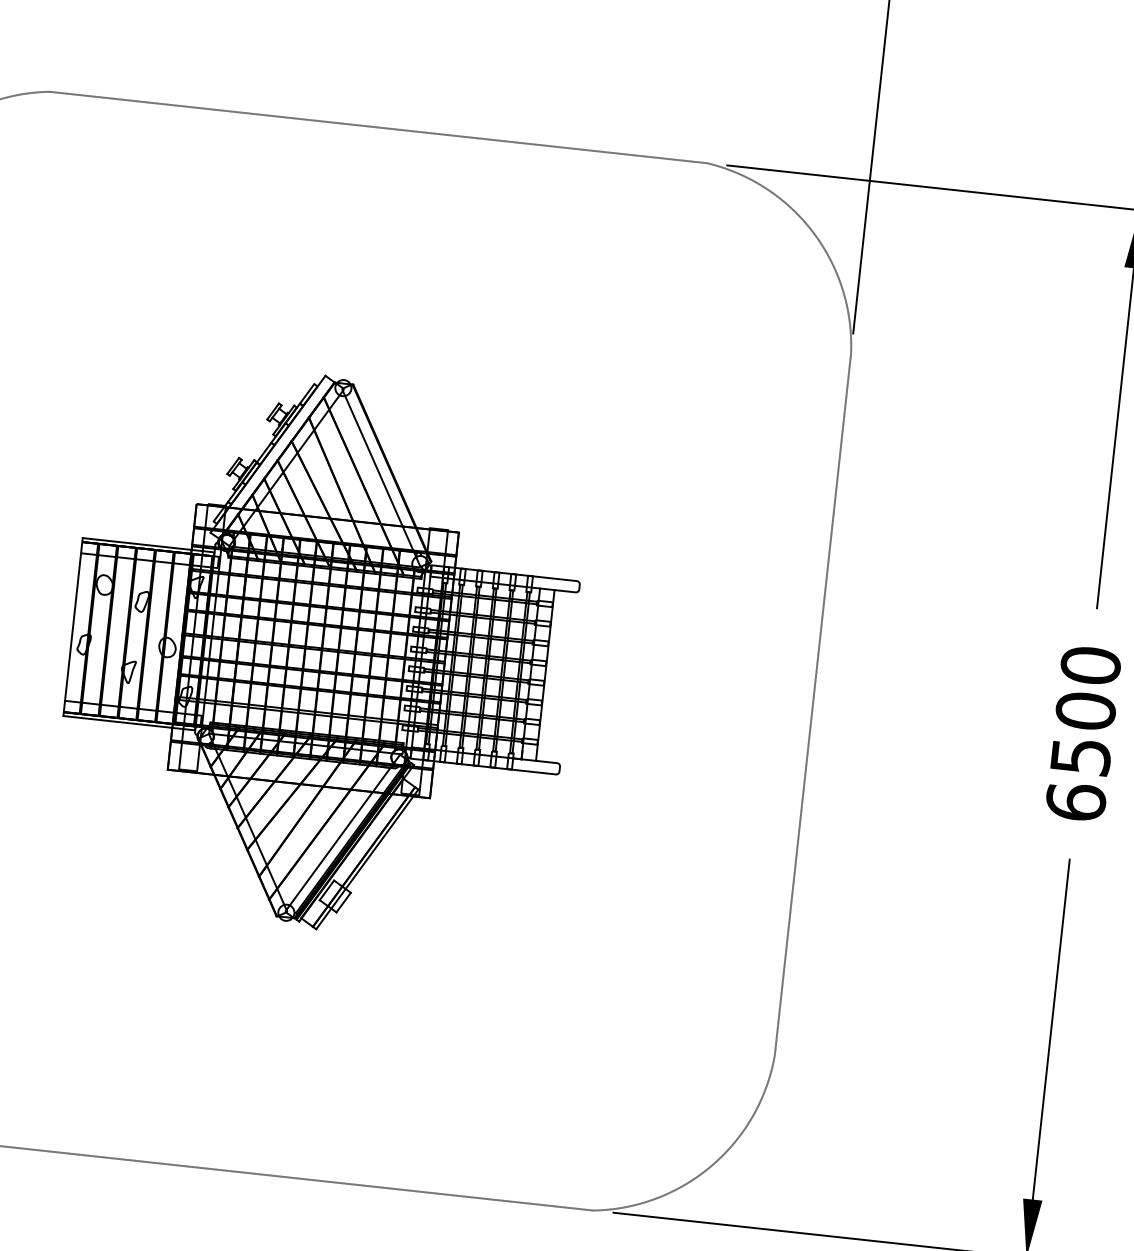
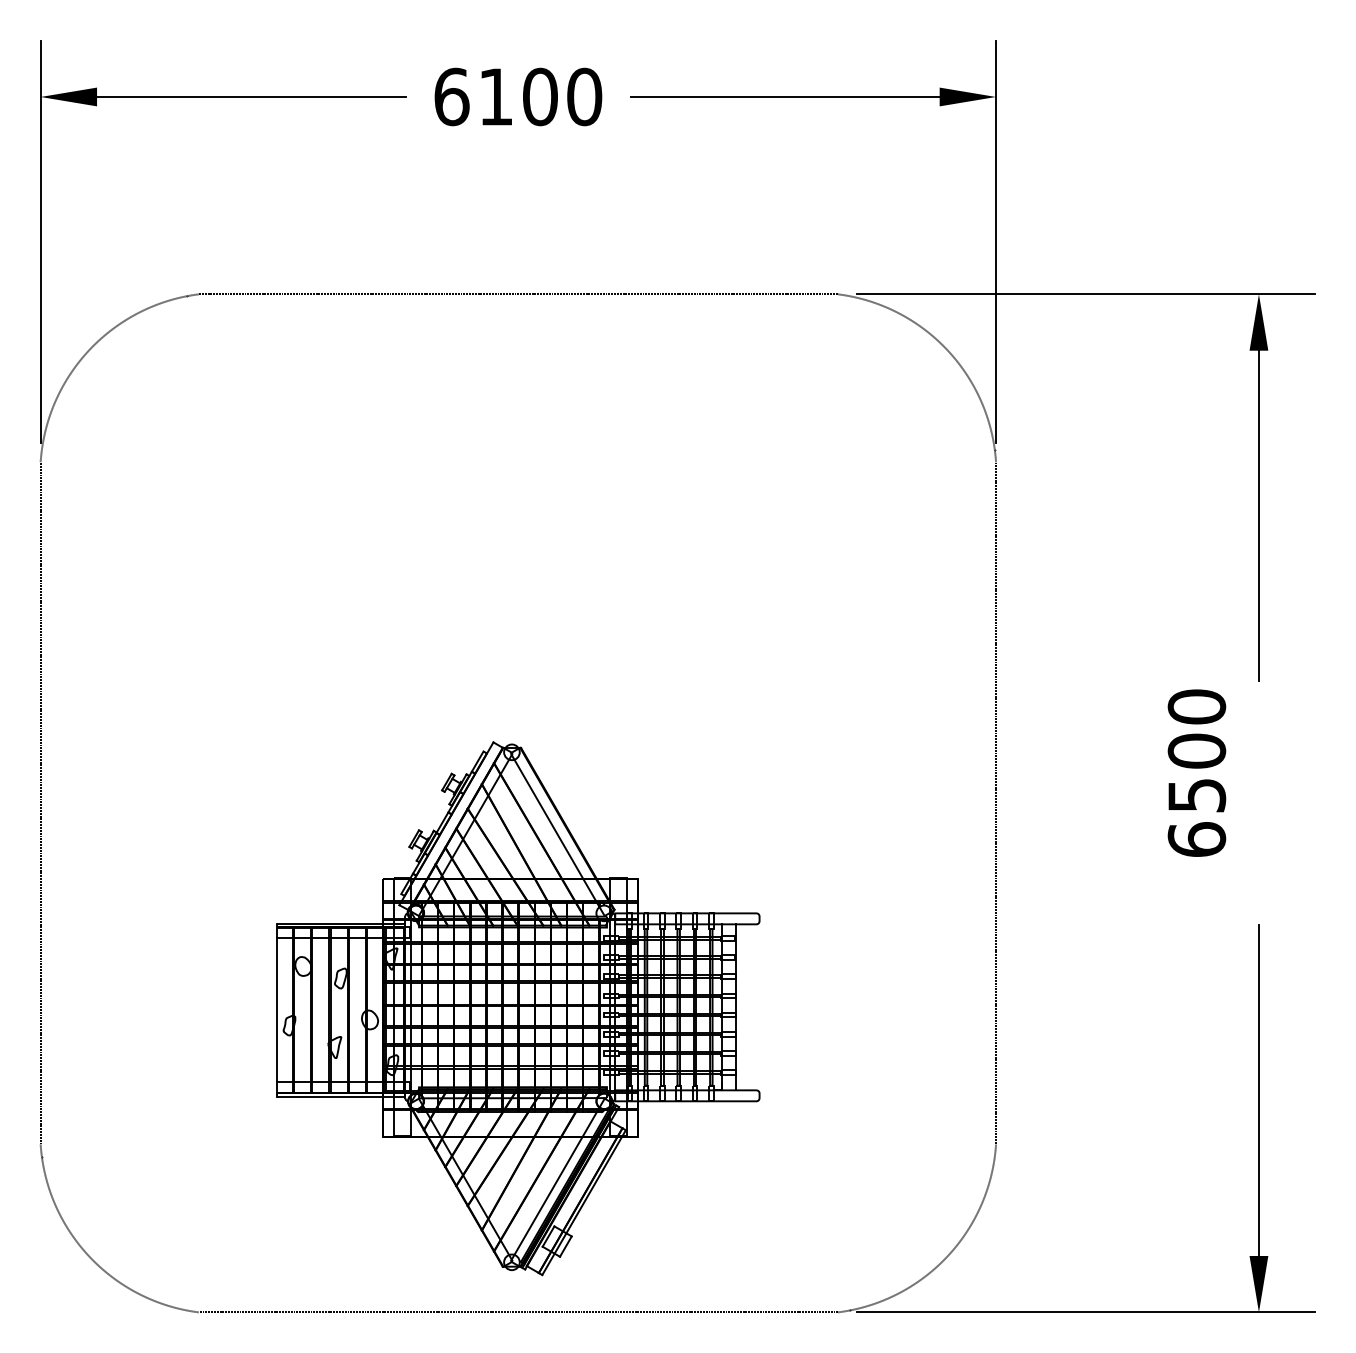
part: (321, 652) -> (518, 1008), moved
text: (1083, 733) -> (1196, 772), moved

